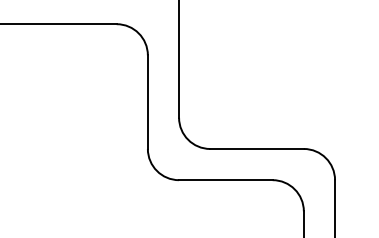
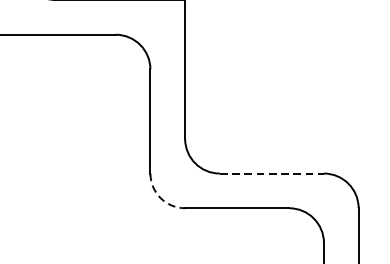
line: (257, 148) -> (272, 173), solid -> dashed
arc: (157, 171) -> (161, 198), solid -> dashed

